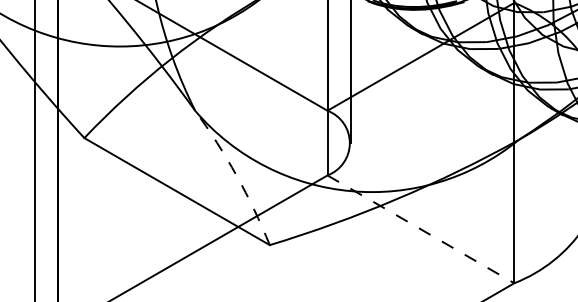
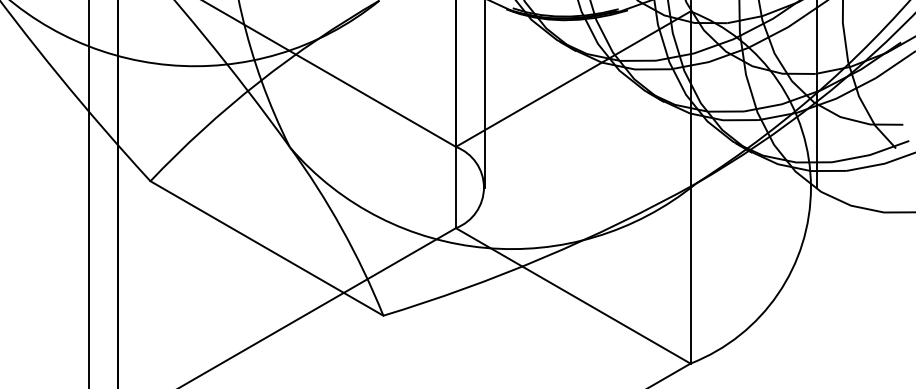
arc: (236, 175) -> (341, 228), dashed -> solid
line: (421, 229) -> (573, 296), dashed -> solid

